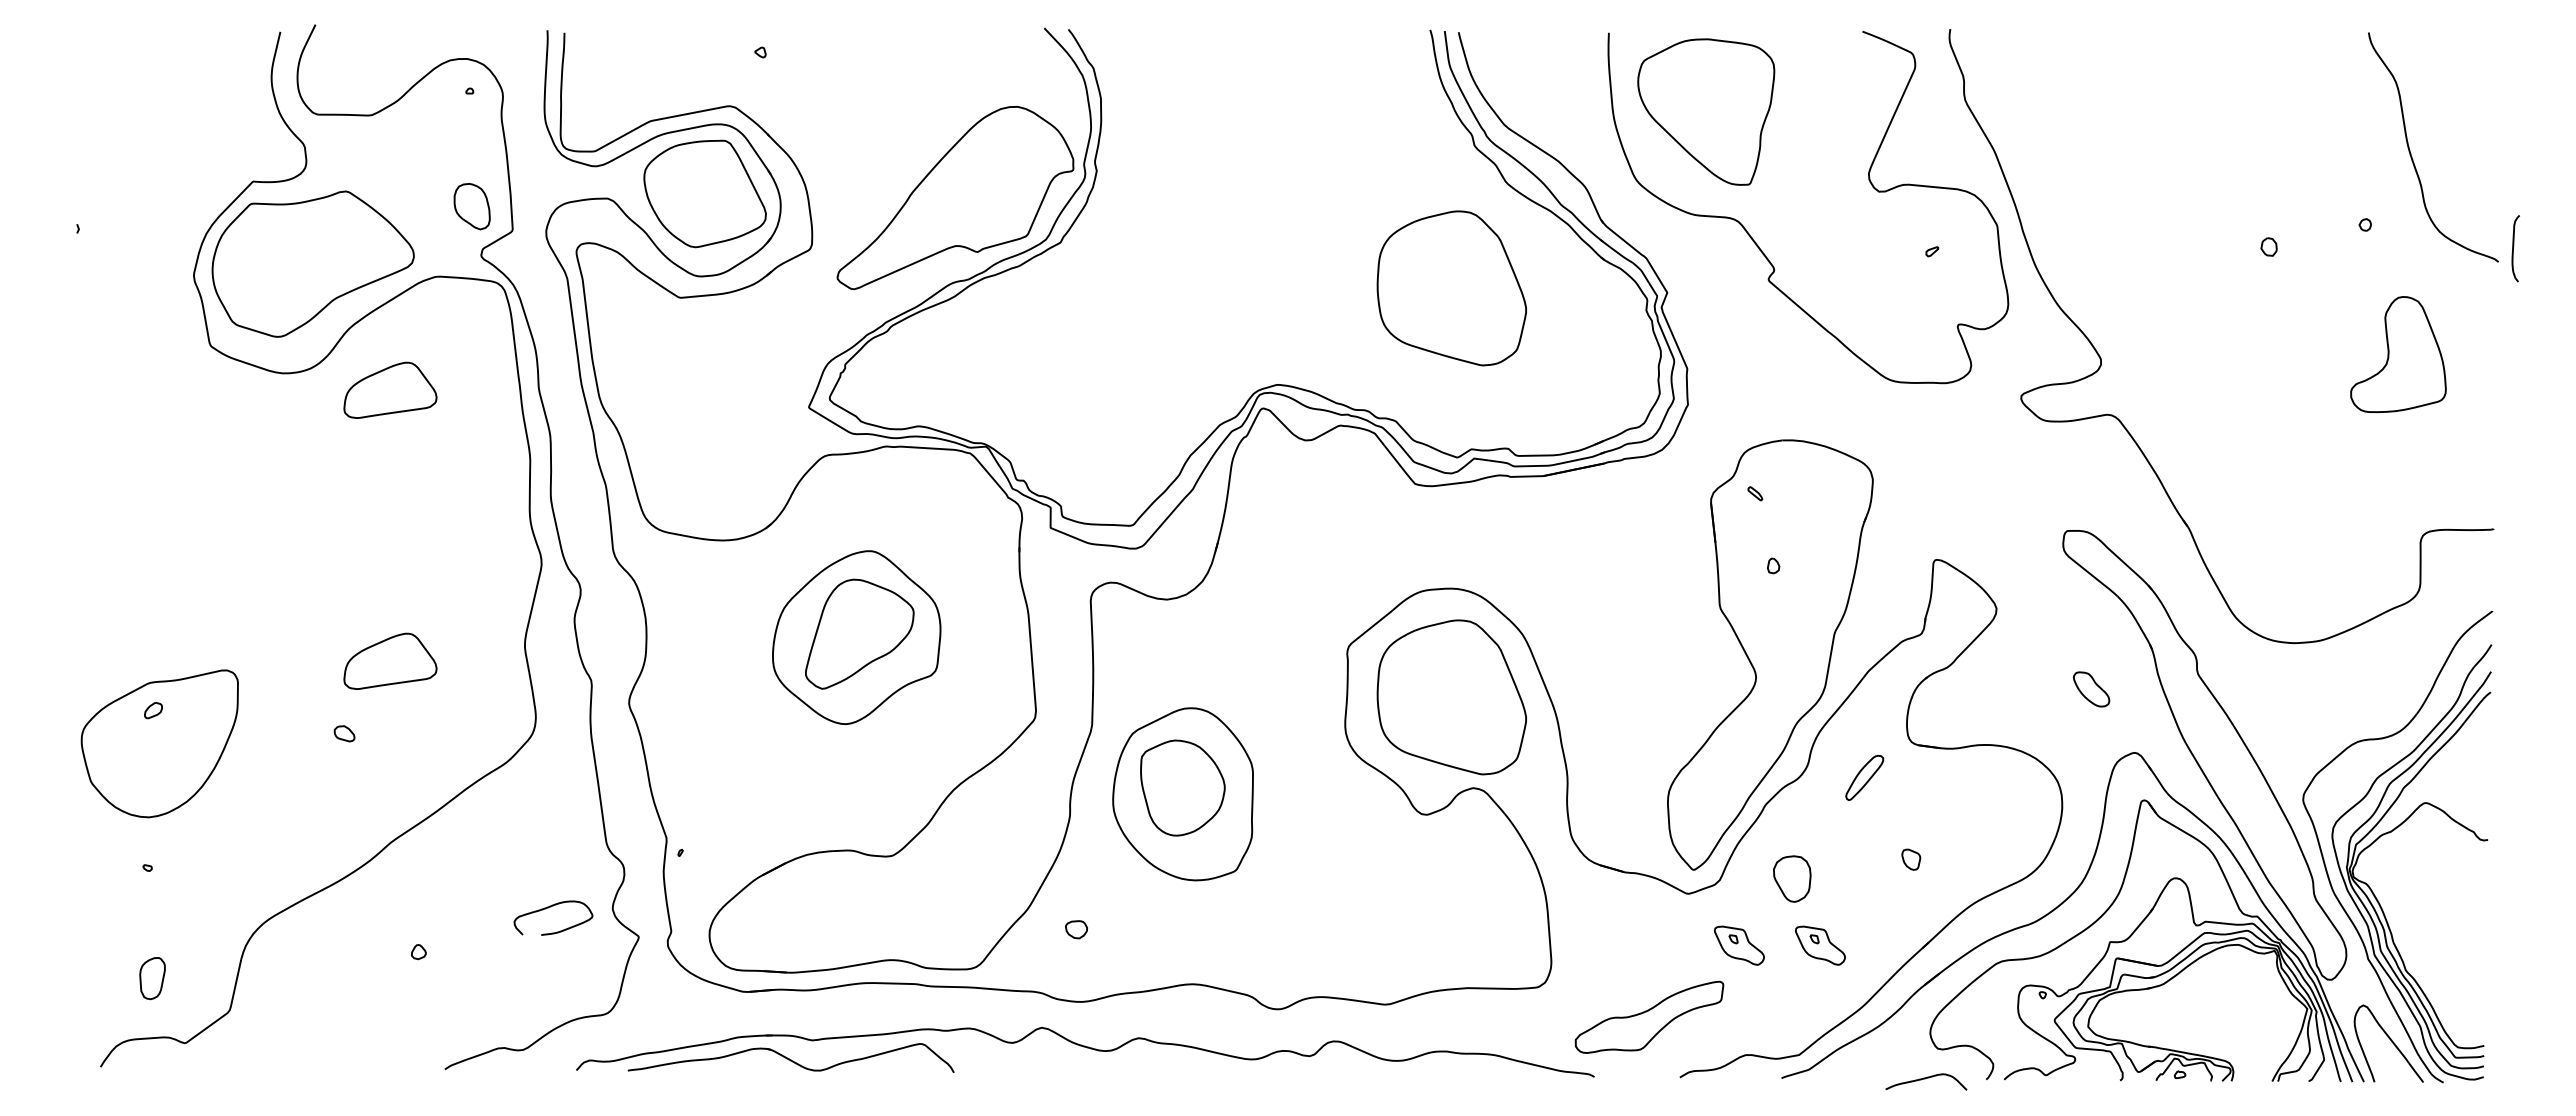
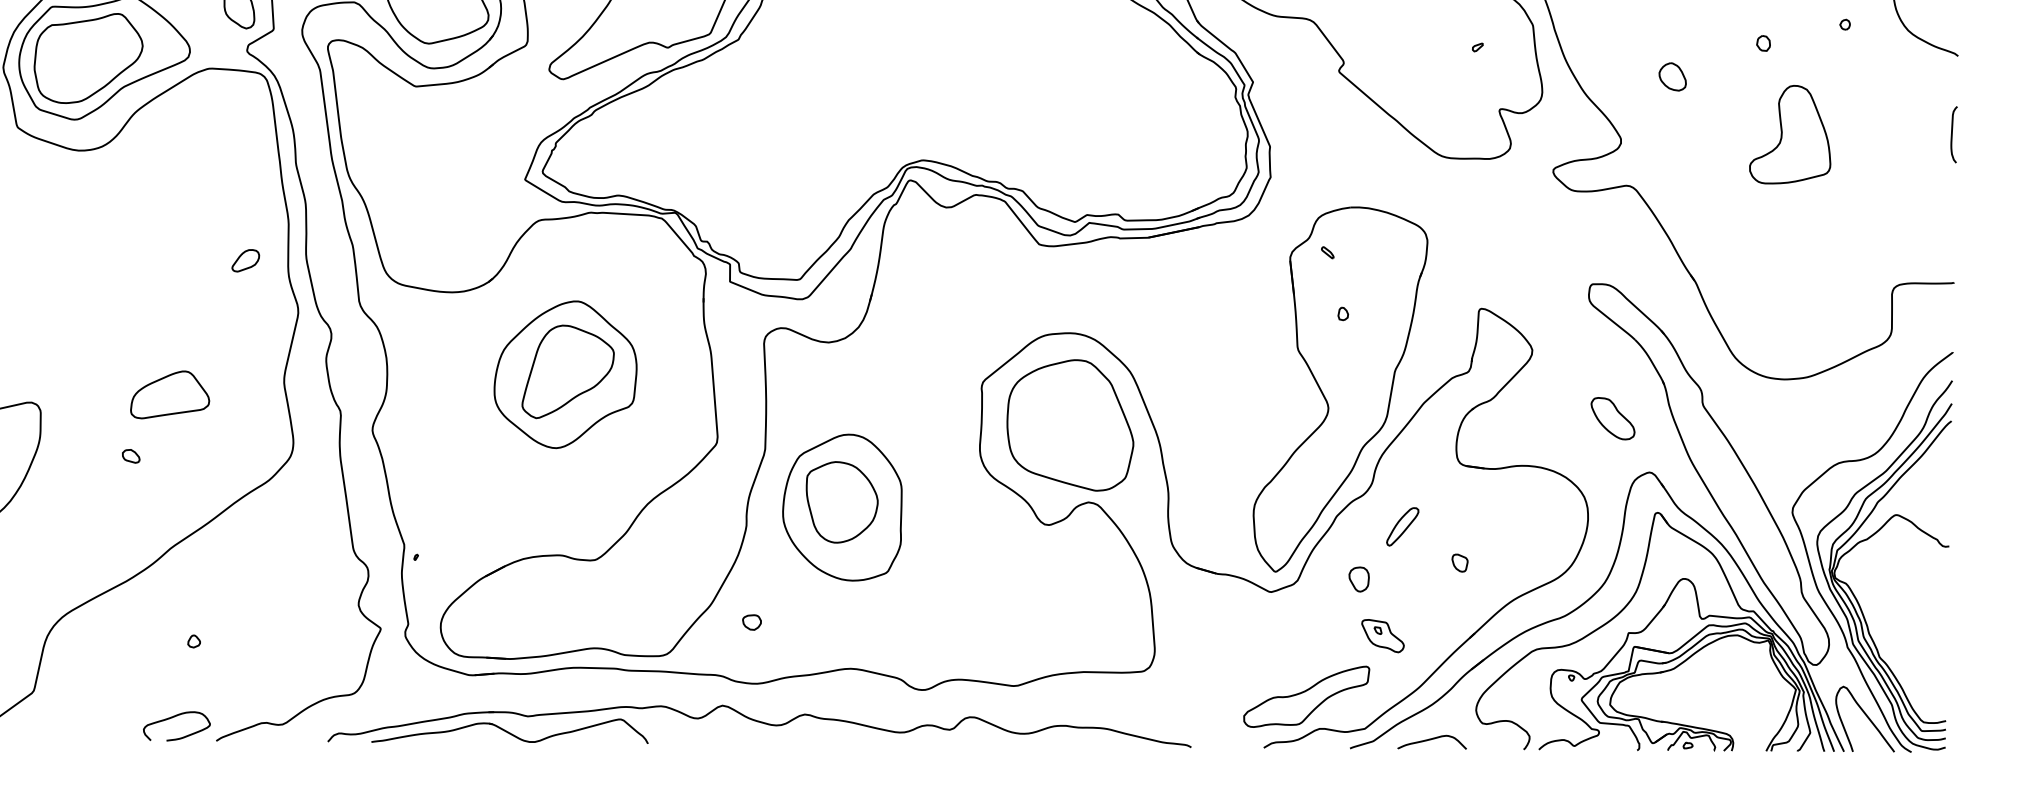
curve: (2513, 248) -> (1952, 134), moved
part: (294, 264) -> (88, 58), added
part: (2161, 286) -> (1672, 76), added
part: (1451, 288) -> (1070, 78), removed
part: (2398, 354) -> (1790, 134), moved
part: (390, 389) -> (170, 164), removed
part: (479, 502) -> (245, 260), added
part: (2091, 689) -> (1612, 418), size x1.43
part: (1864, 777) -> (1402, 526), moved
part: (1792, 878) -> (1359, 579), size x0.62
curve: (548, 908) -> (172, 718), moved
part: (1739, 945) -> (1314, 635), removed
part: (1649, 1016) -> (1306, 696), moved
curve: (1925, 1079) -> (1431, 740), moved

